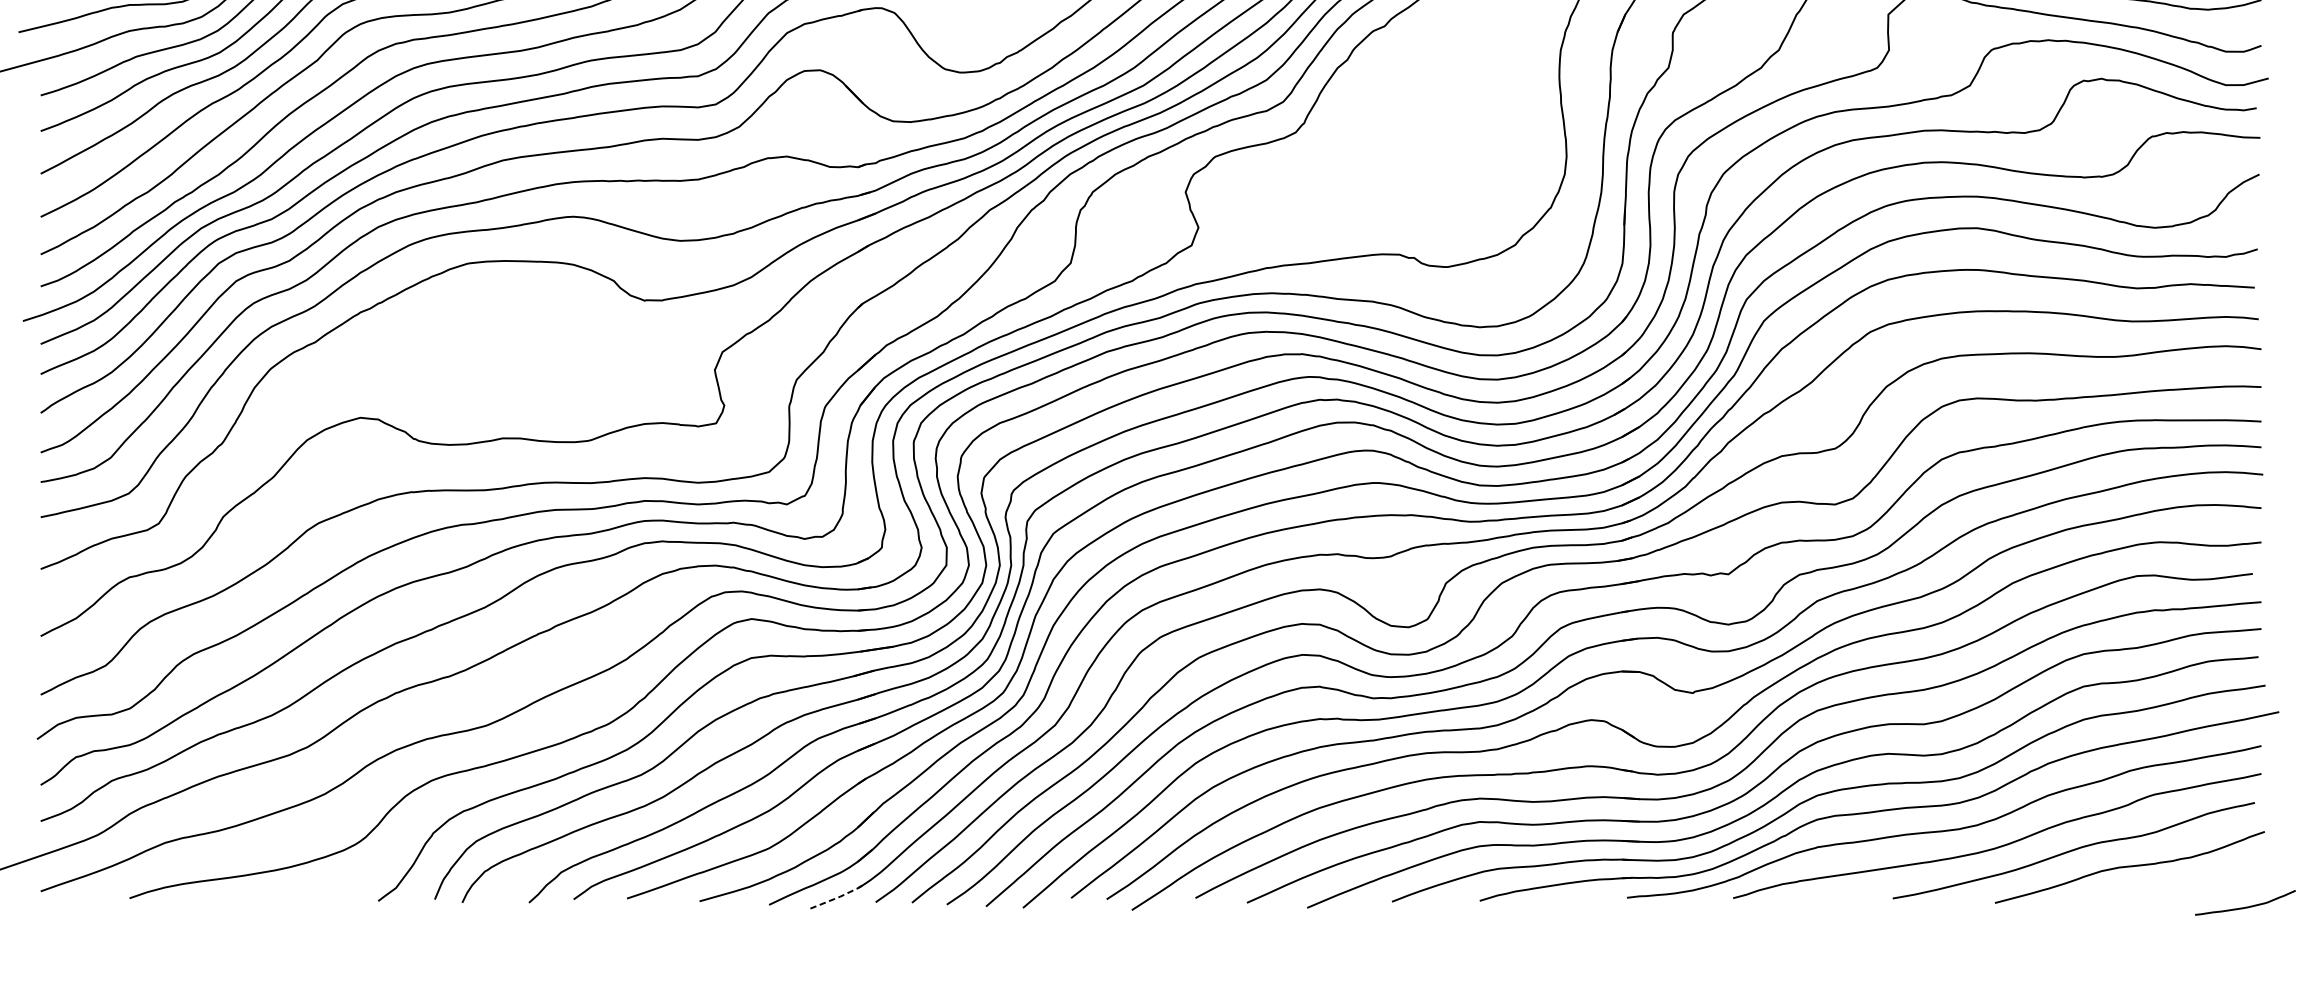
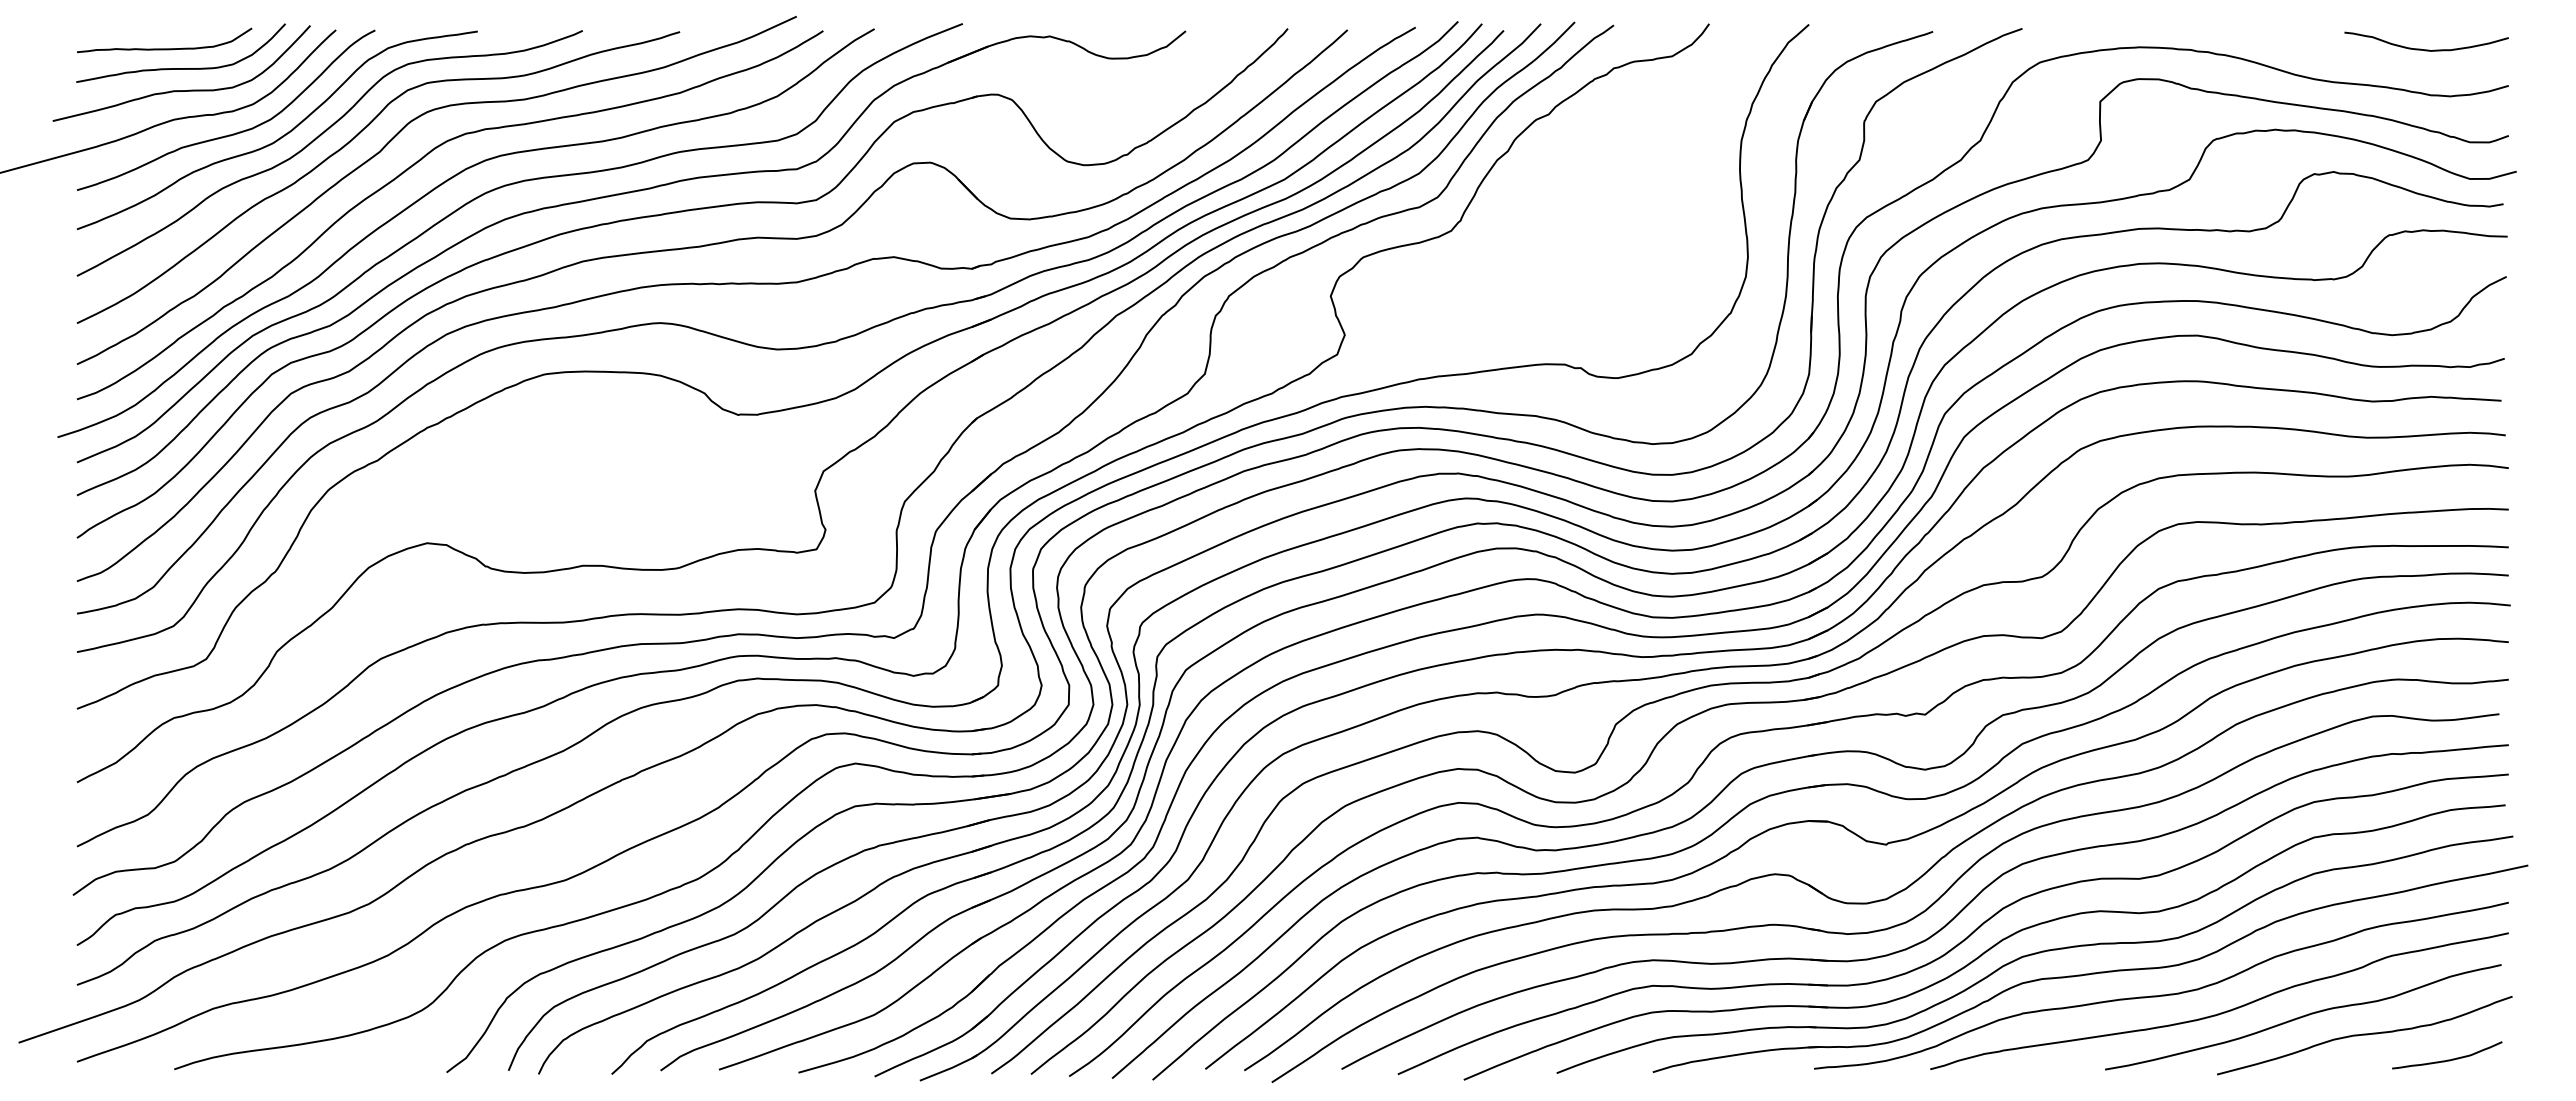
line: (838, 897) -> (950, 1068), dashed -> solid
curve: (2245, 906) -> (2447, 1059), moved

